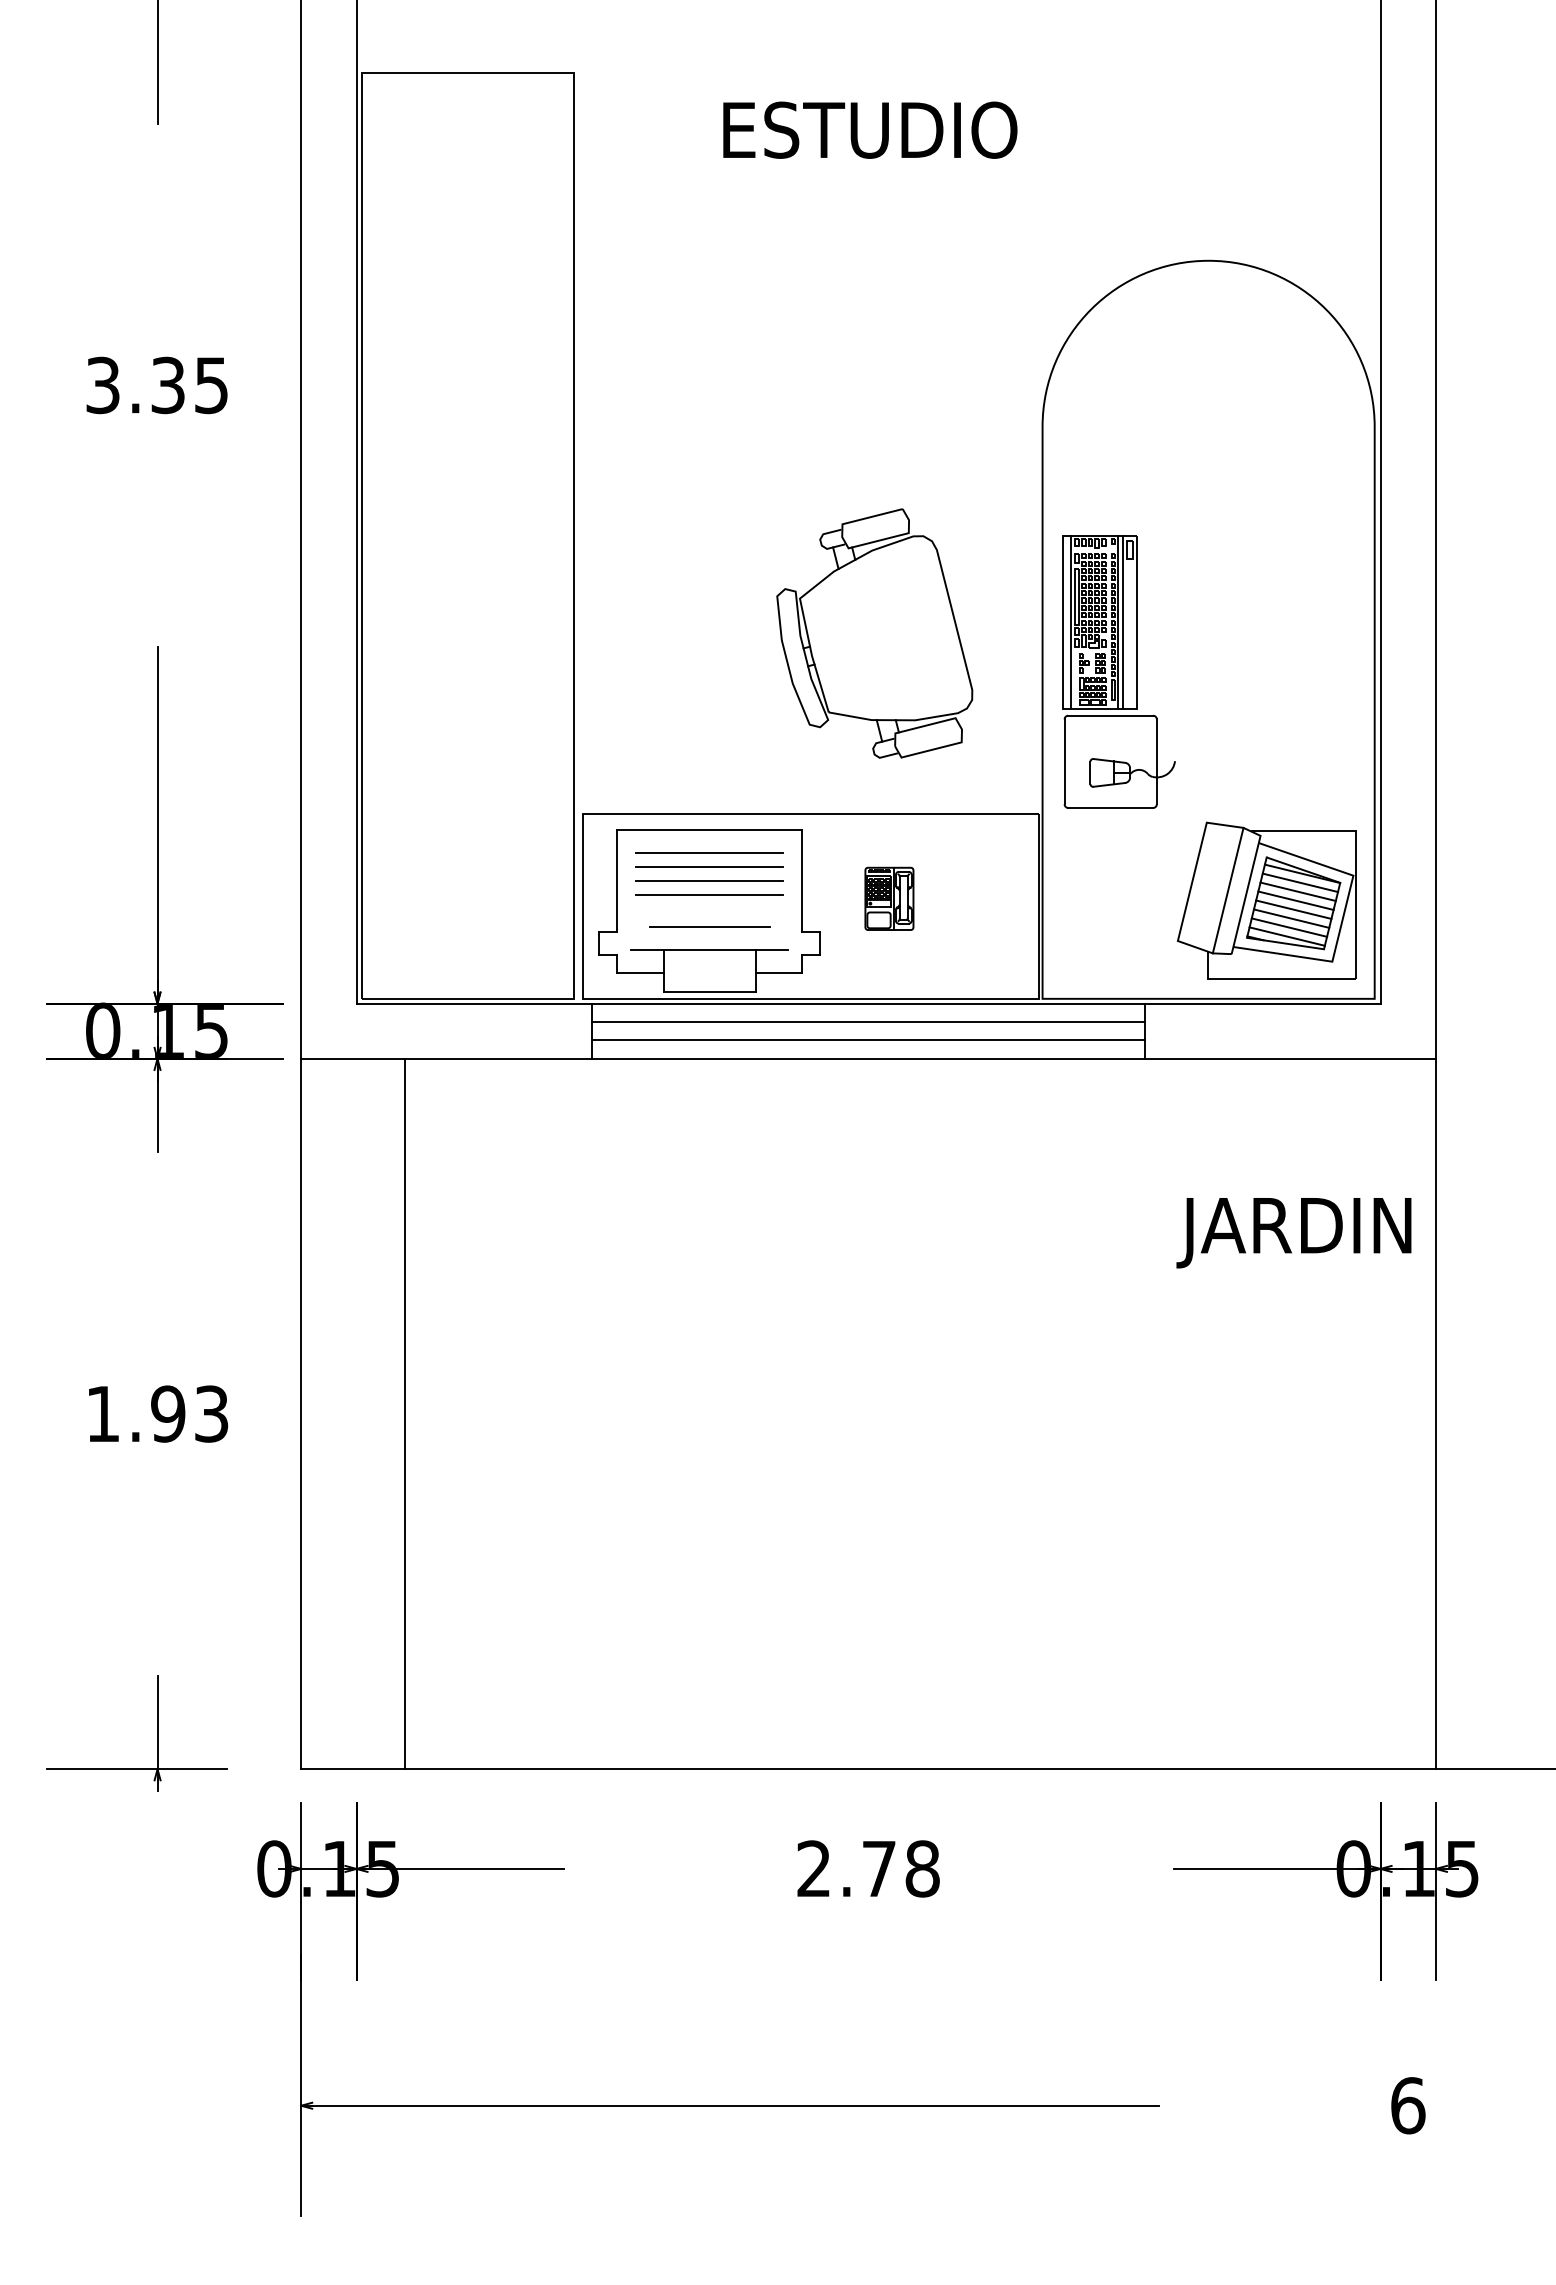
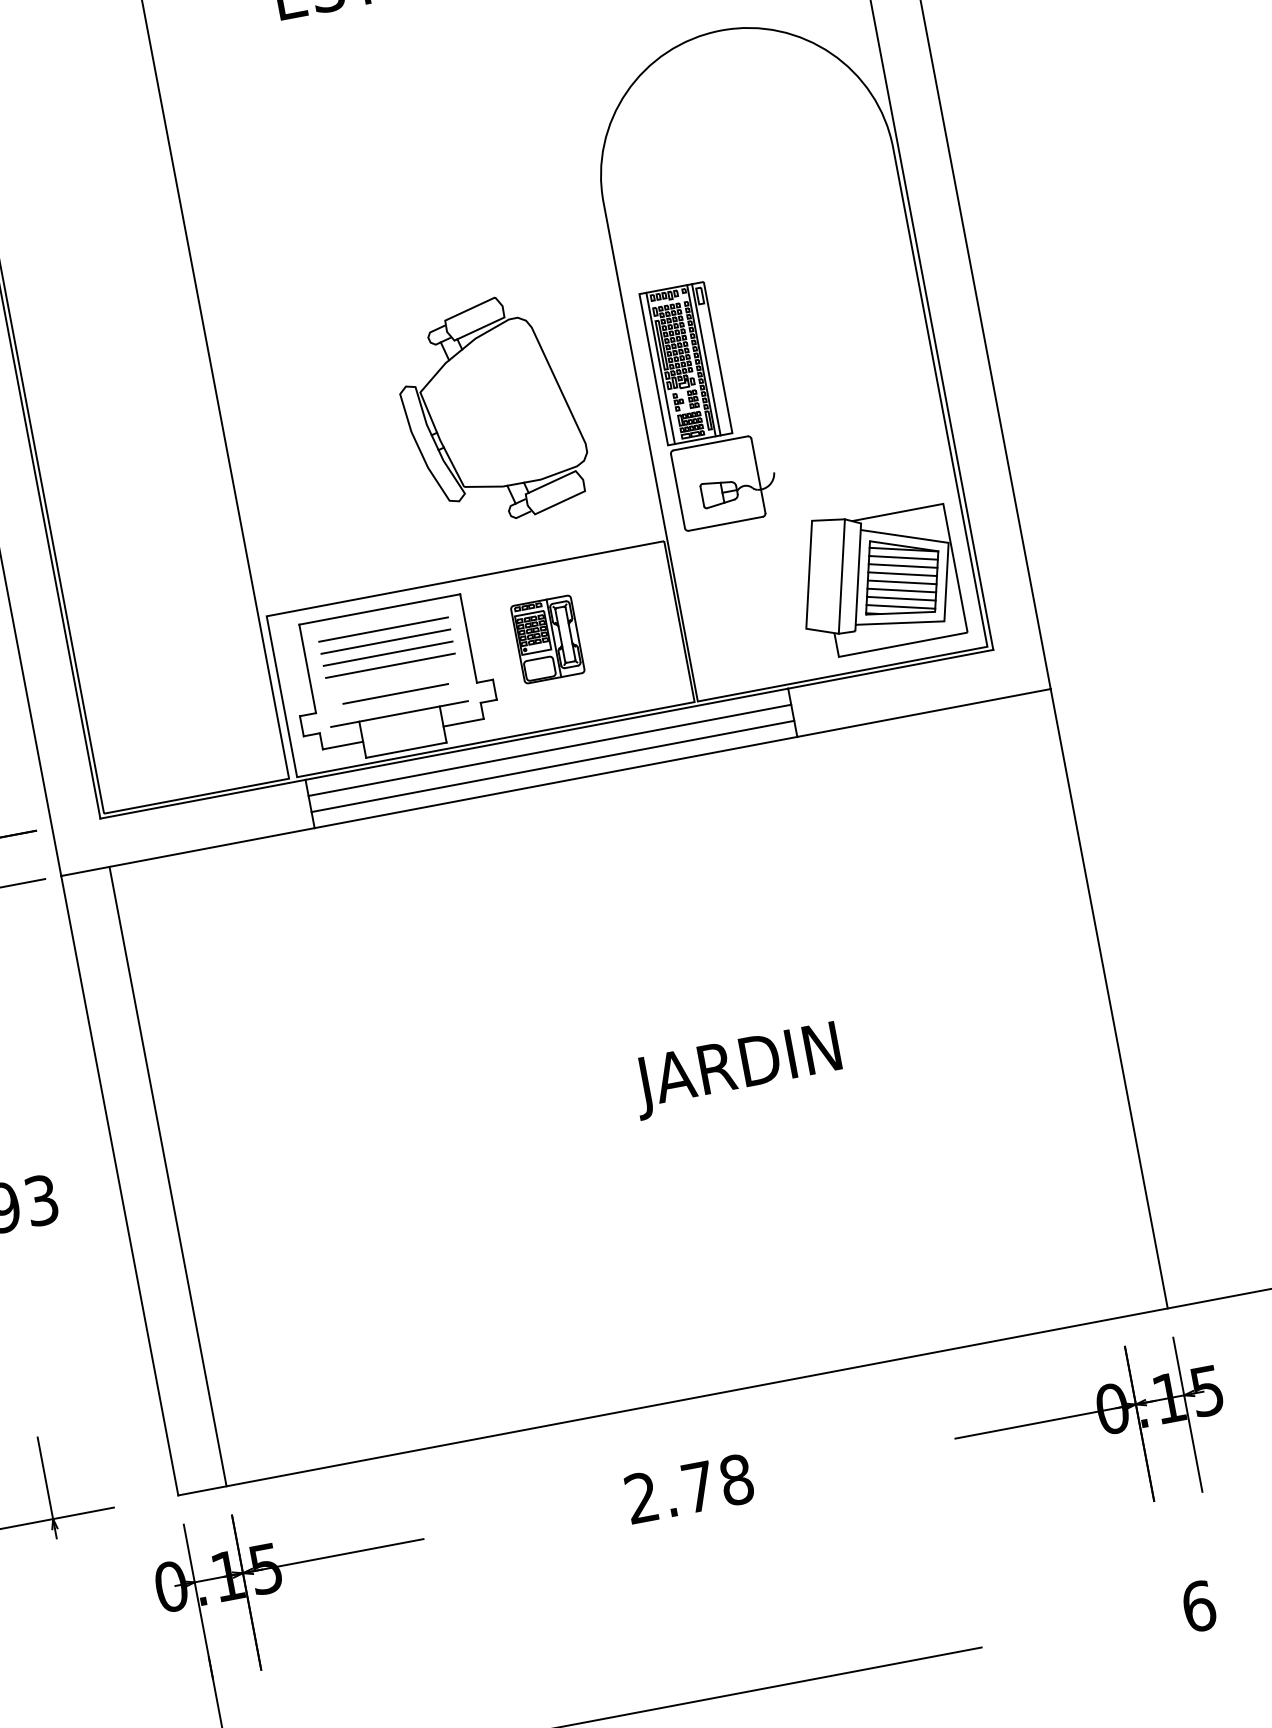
part: (889, 898) -> (547, 639), size x1.43
text: (1293, 1233) -> (736, 1071), moved
line: (404, 1413) -> (167, 1176), moved

